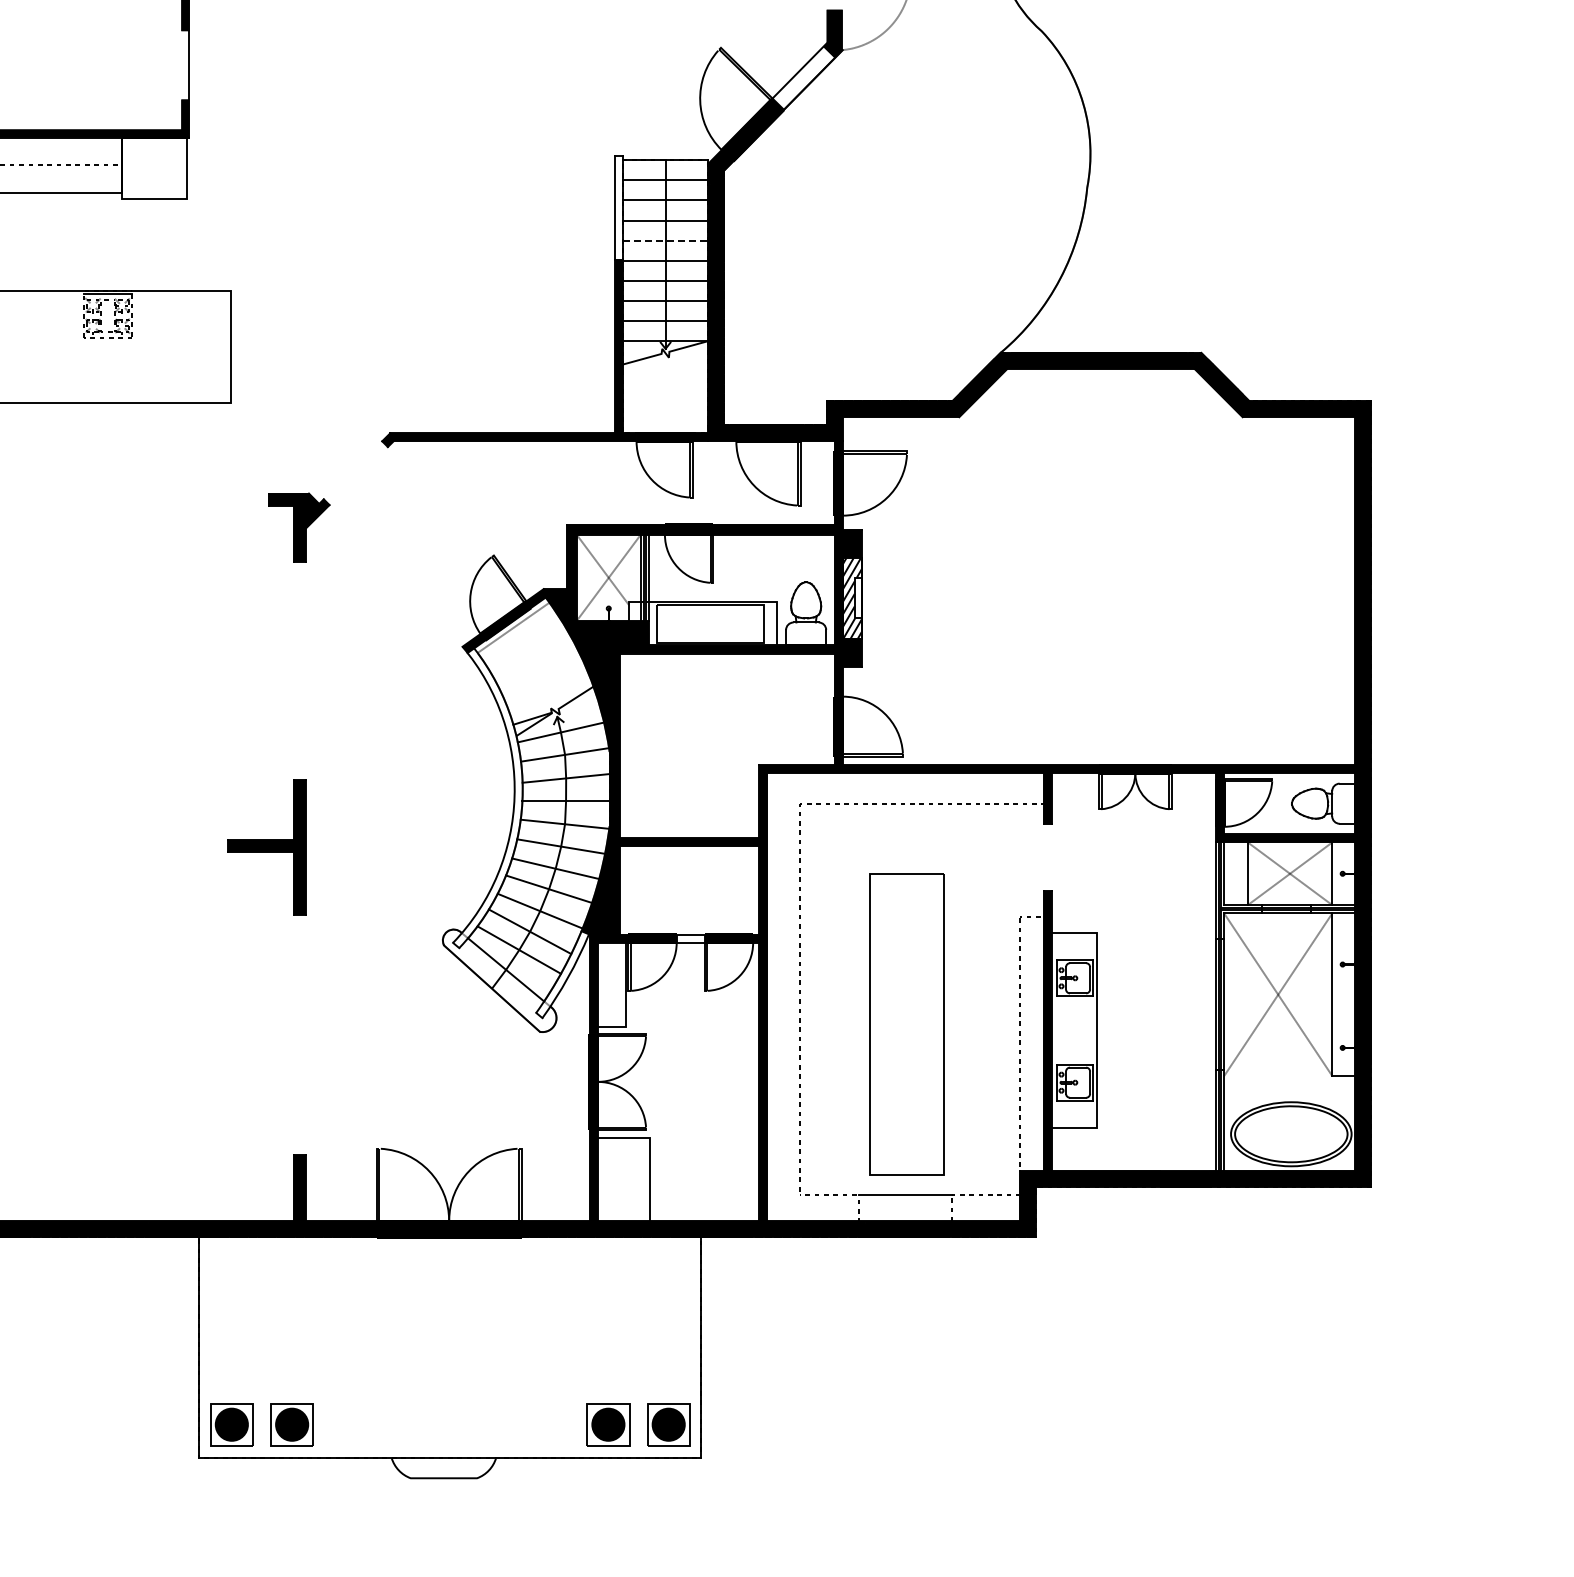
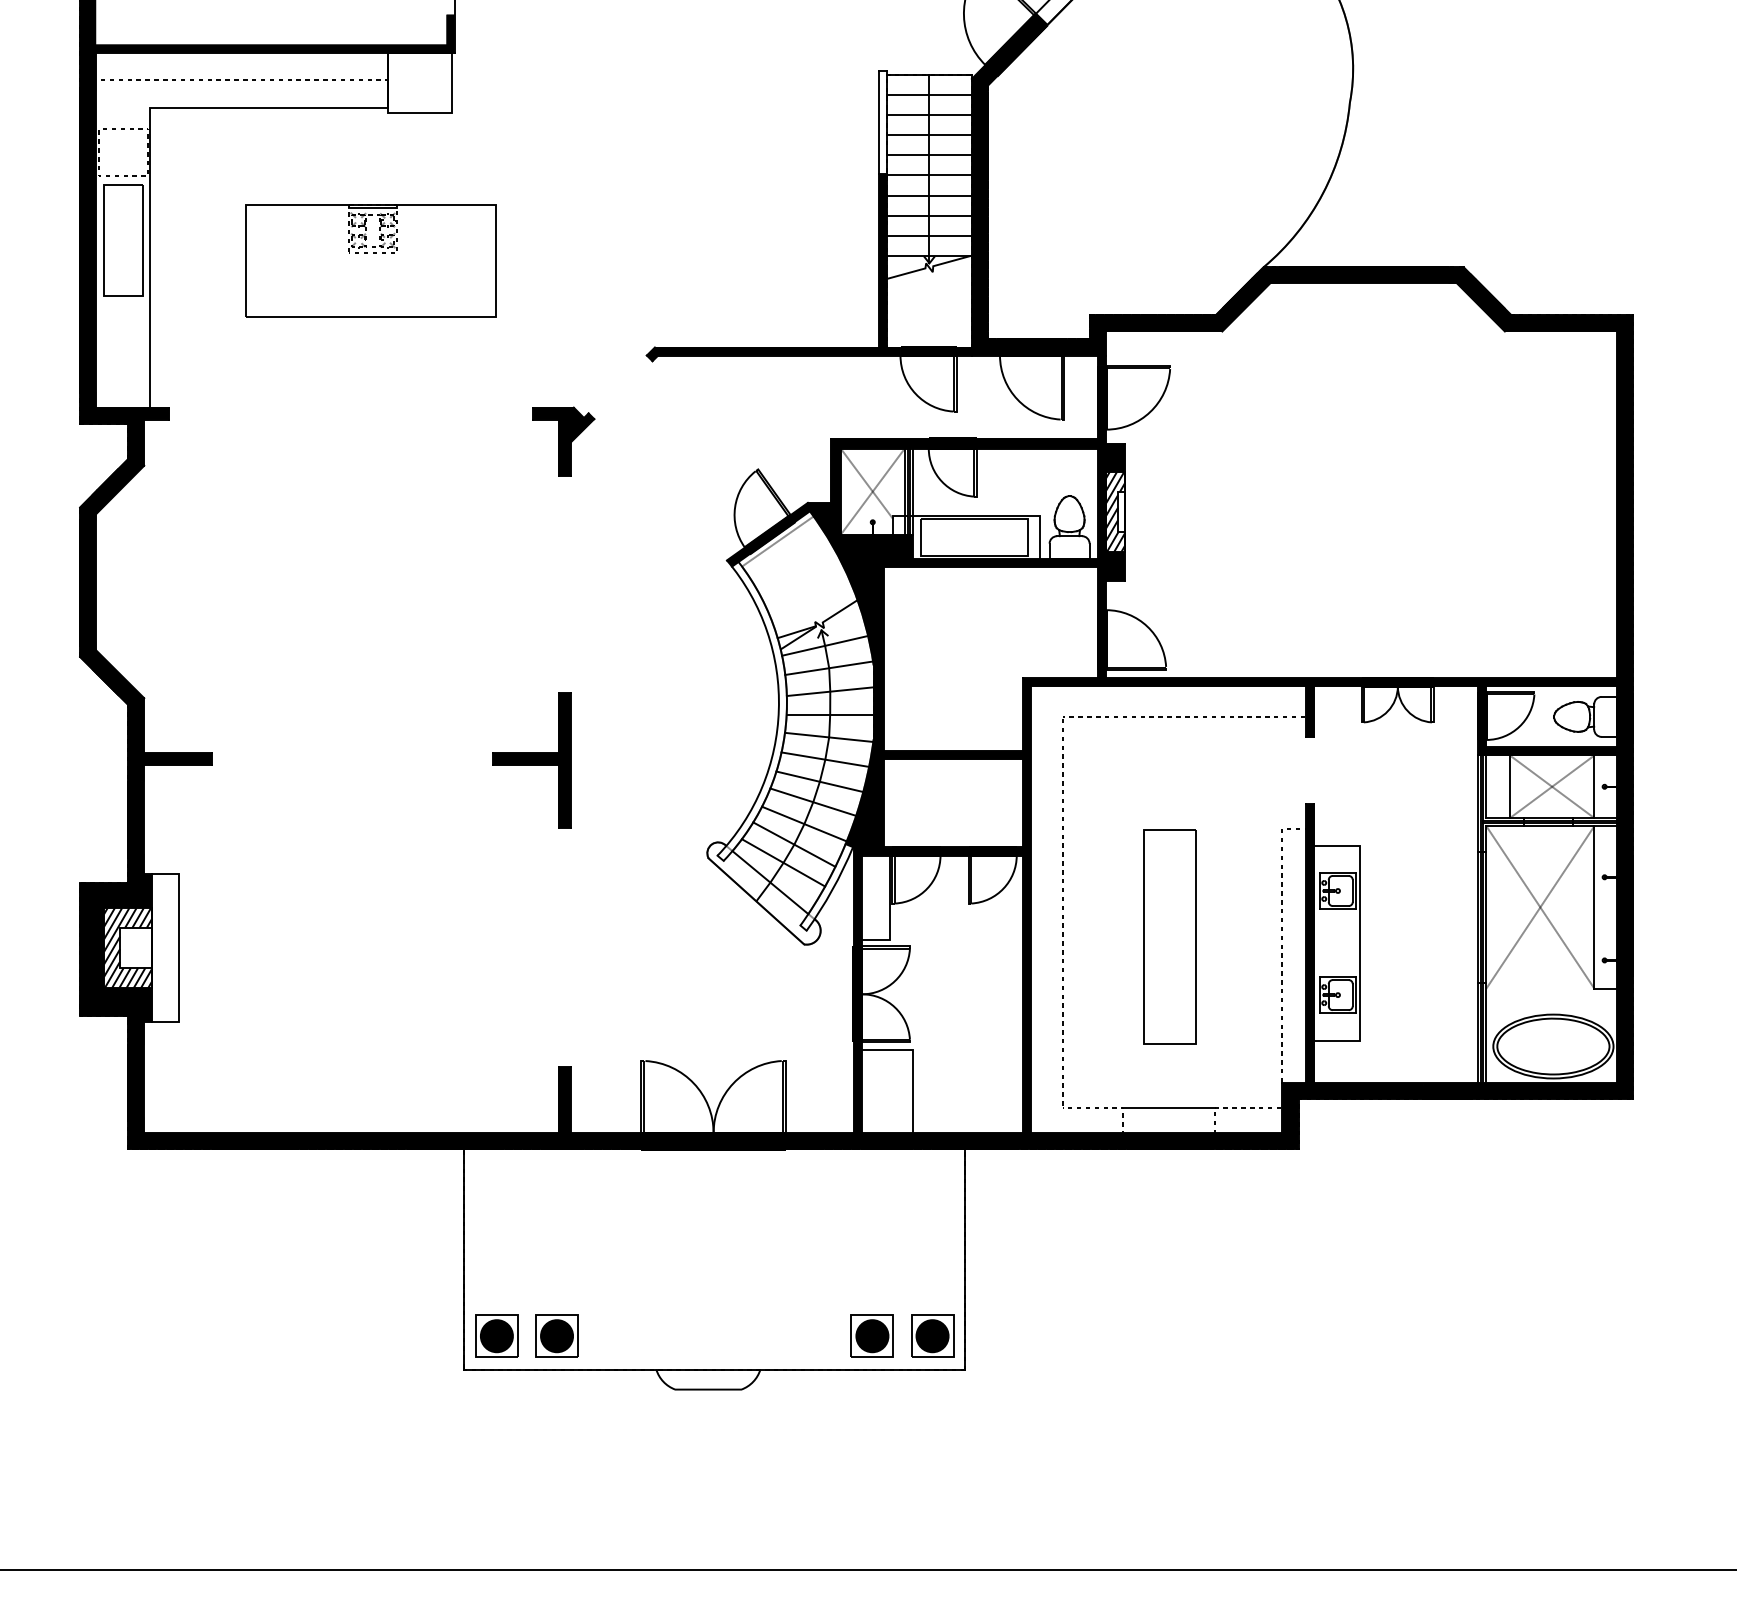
line: (665, 240) -> (929, 155), dashed -> solid
fill: (690, 938) -> (954, 851), added
part: (906, 1023) -> (1169, 936), size x0.71

